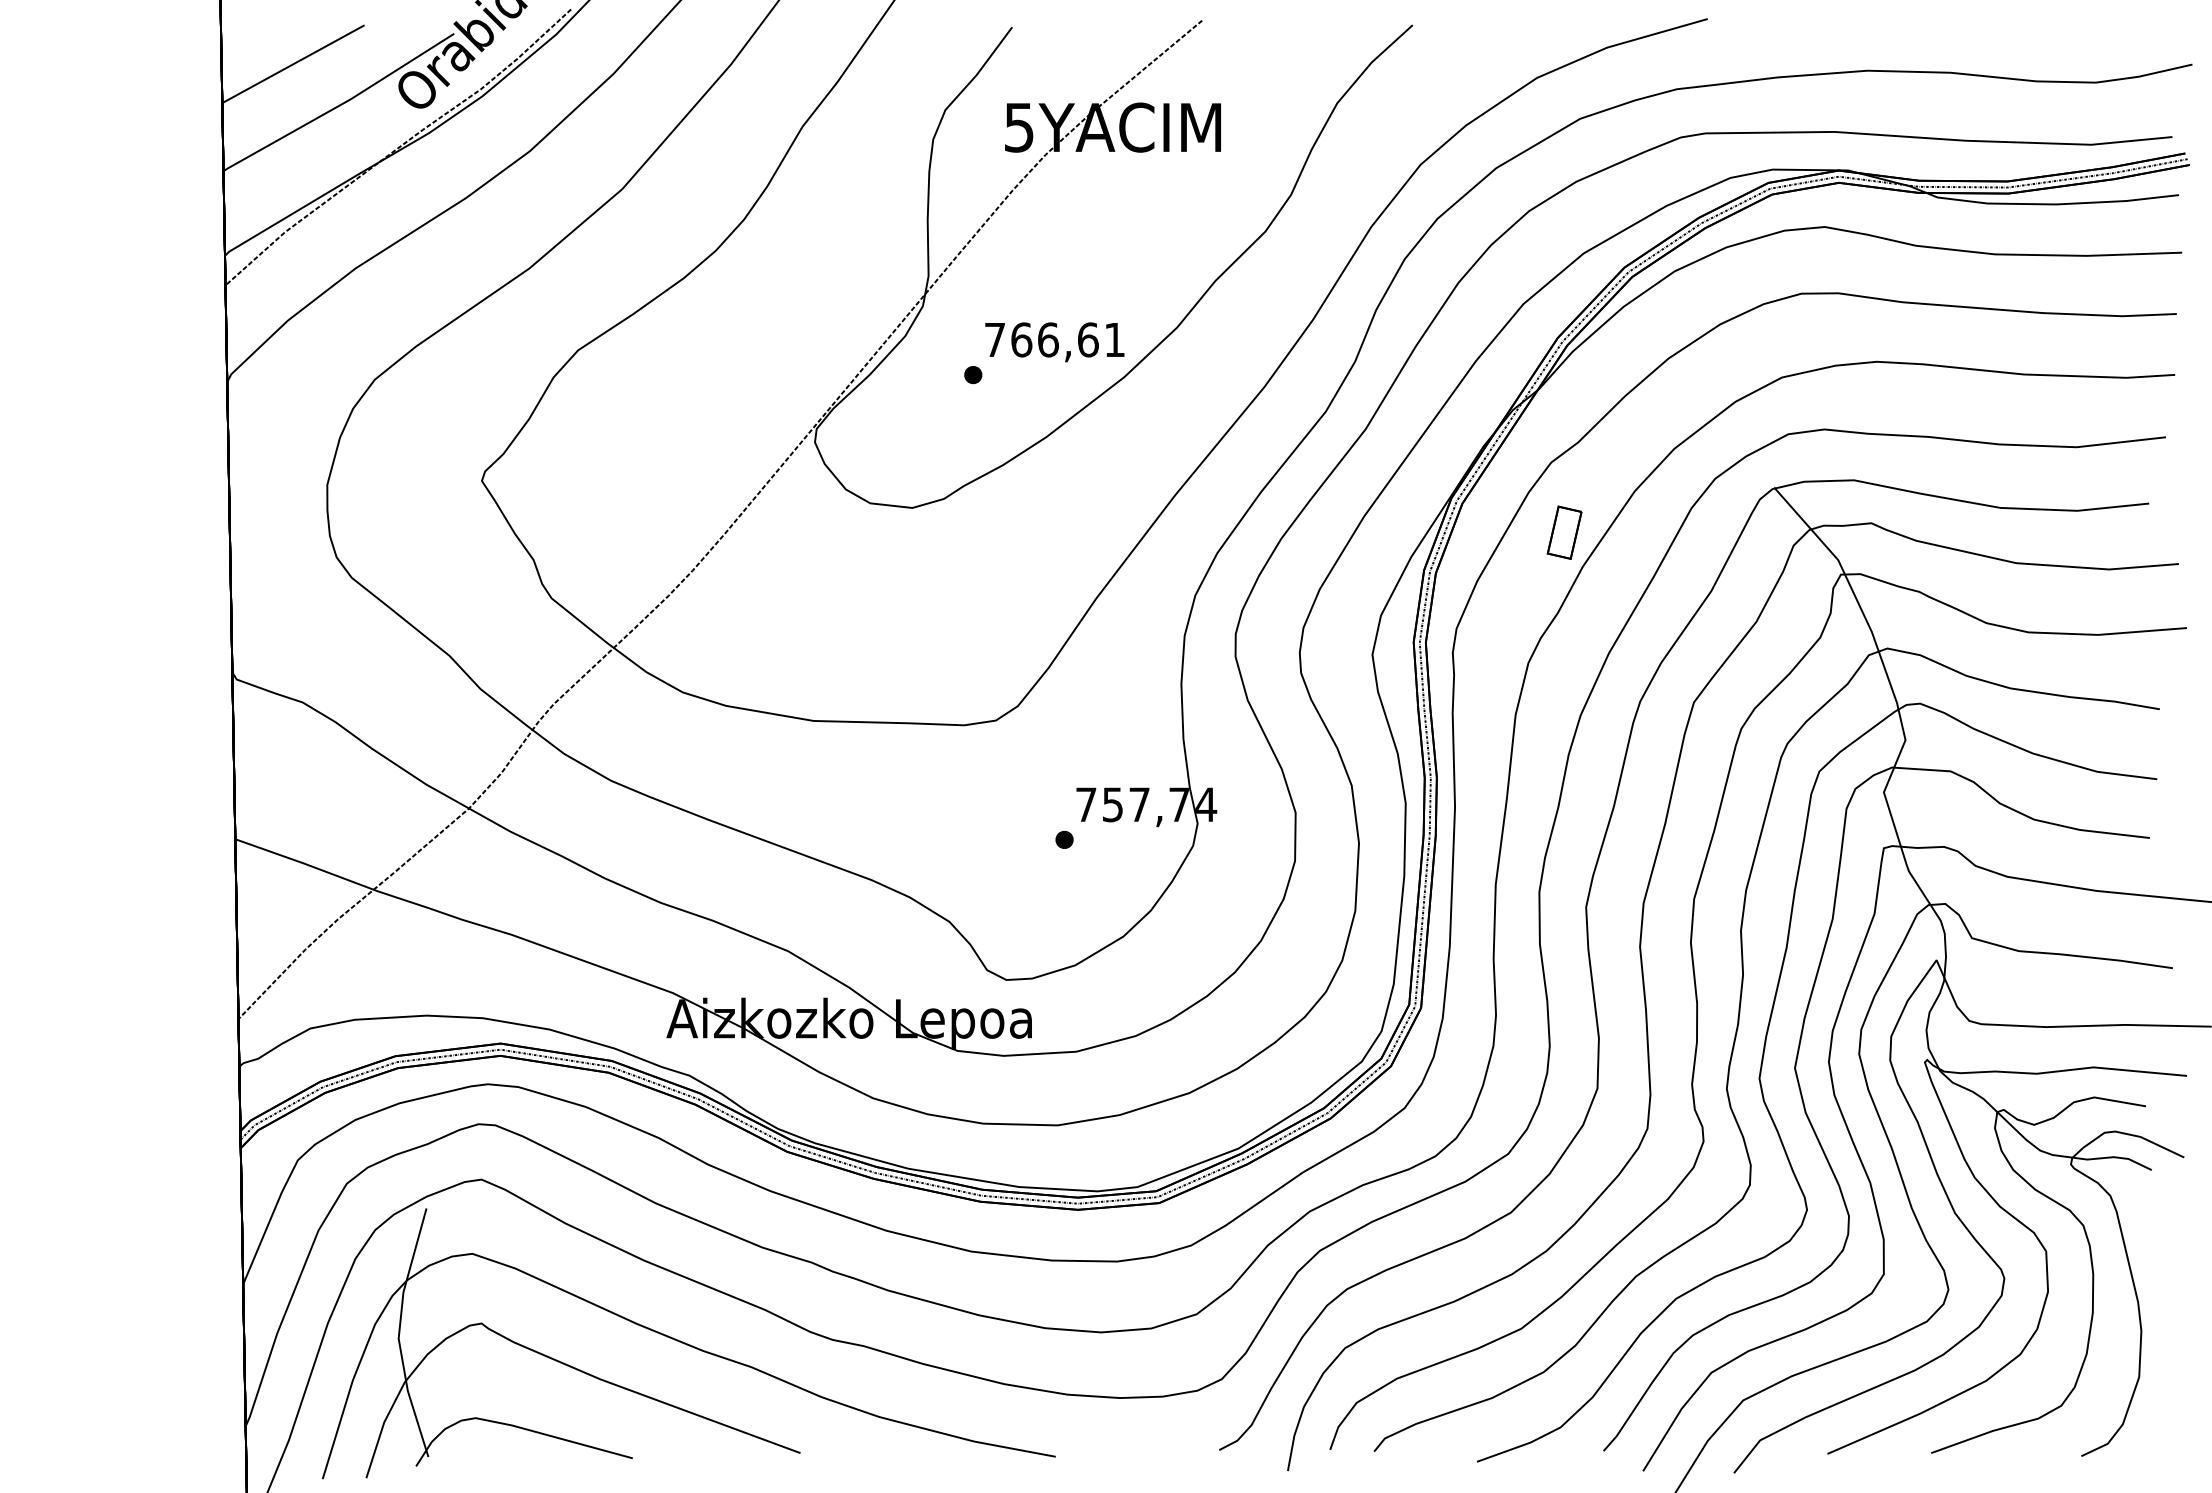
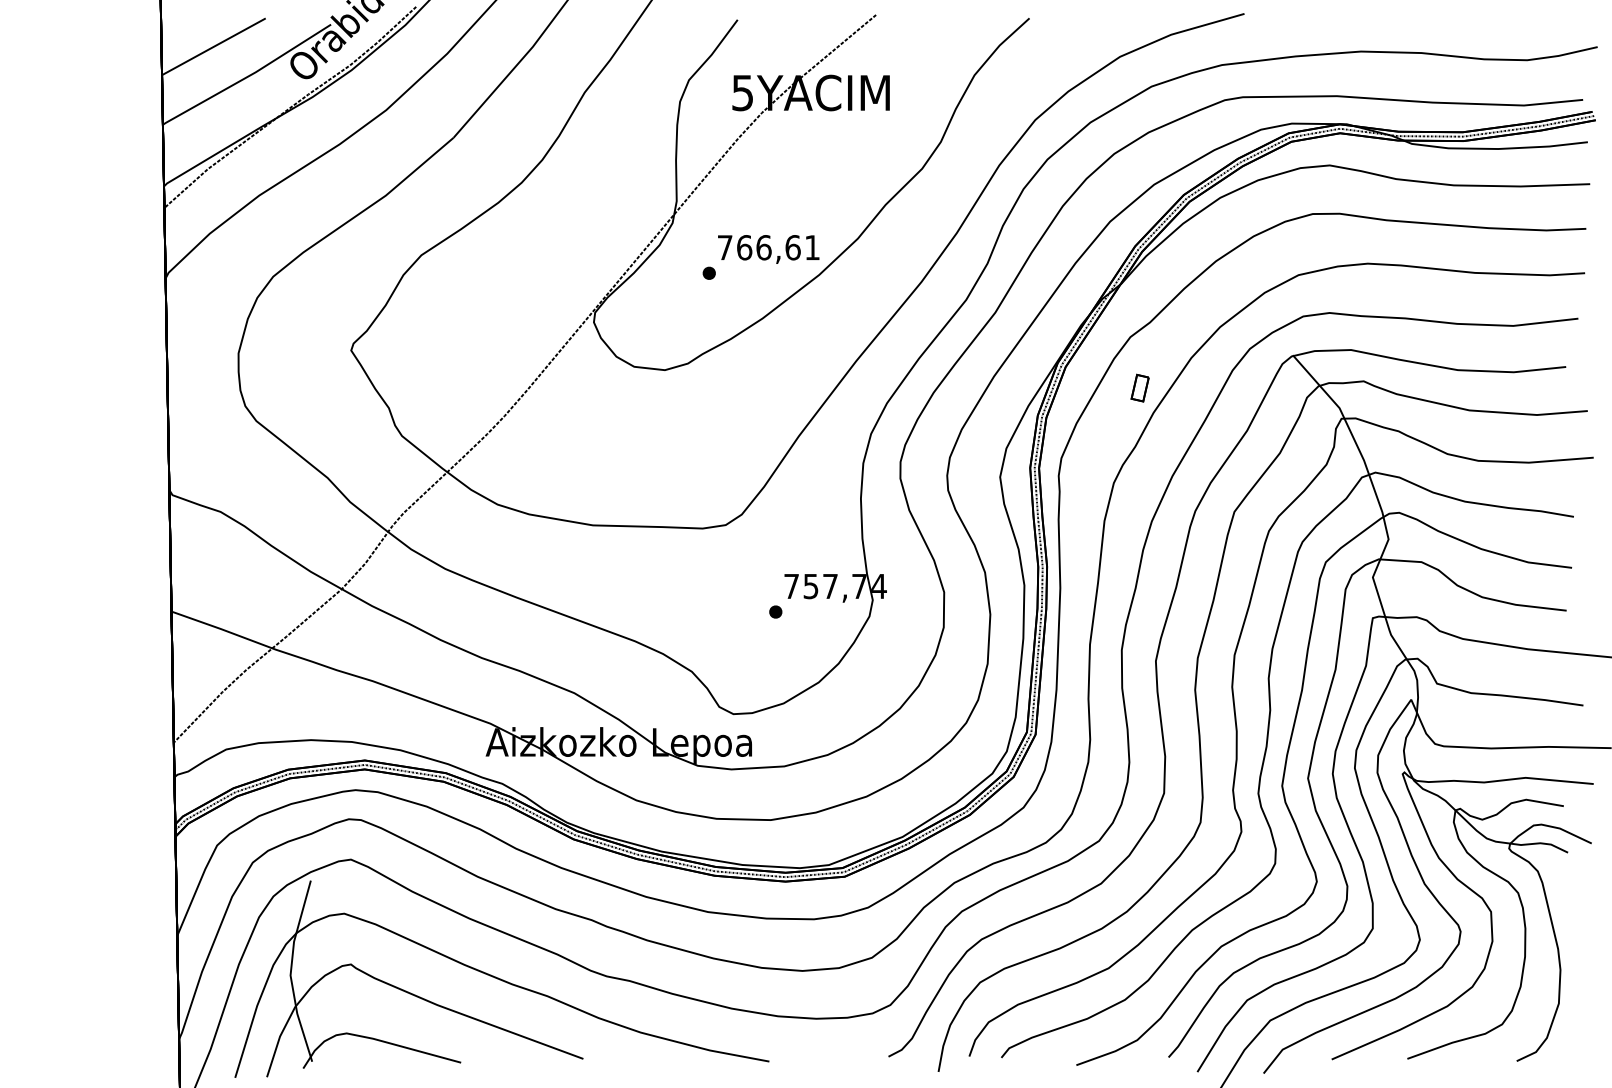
part: (1564, 532) -> (1140, 388), size x0.7

